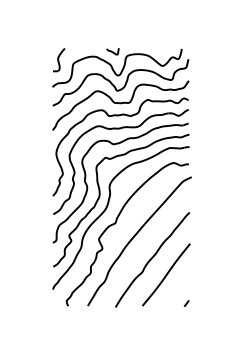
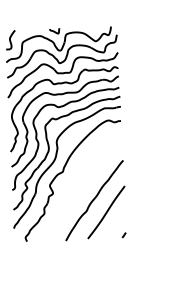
curve: (135, 236) -> (79, 182), removed

